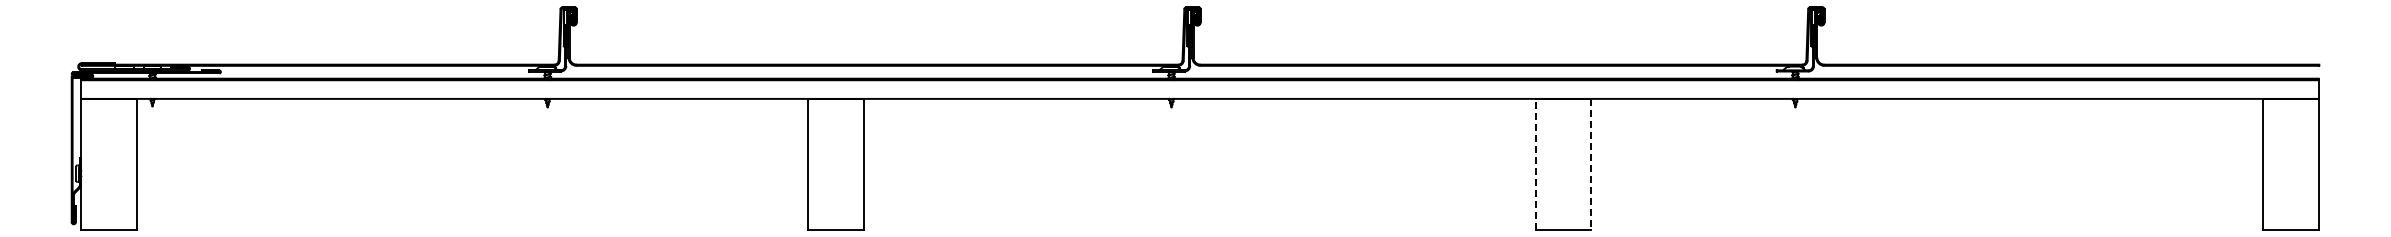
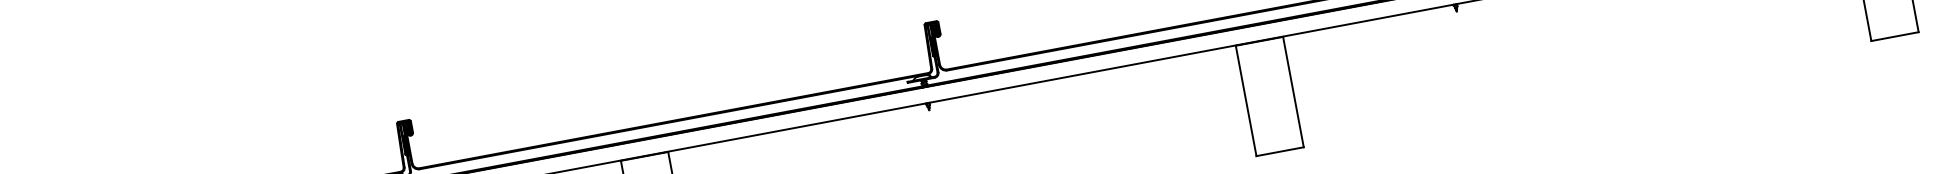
line: (1535, 164) -> (1246, 100), dashed -> solid
line: (1591, 165) -> (1293, 92), dashed -> solid

